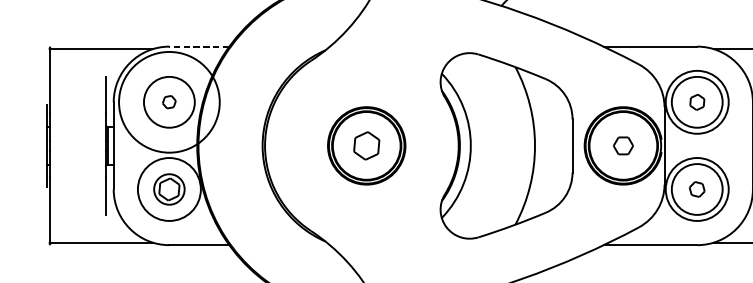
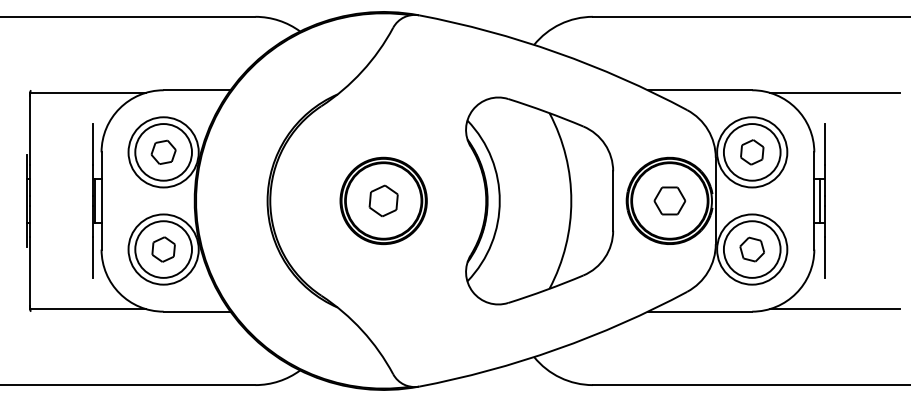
line: (198, 46) -> (196, 90), dashed -> solid
part: (169, 101) -> (163, 151), size x1.67
circle: (169, 102) -> (163, 152), size x0.62
part: (697, 102) -> (752, 152), size x1.43
part: (623, 145) -> (669, 200), size x1.43
circle: (169, 189) -> (163, 249), size x1.67
part: (696, 189) -> (751, 249), size x1.43

